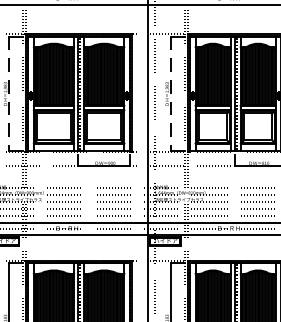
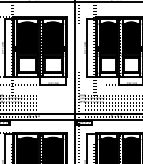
line: (8, 95) -> (4, 48), dashed -> solid
line: (169, 95) -> (86, 48), dashed -> solid

